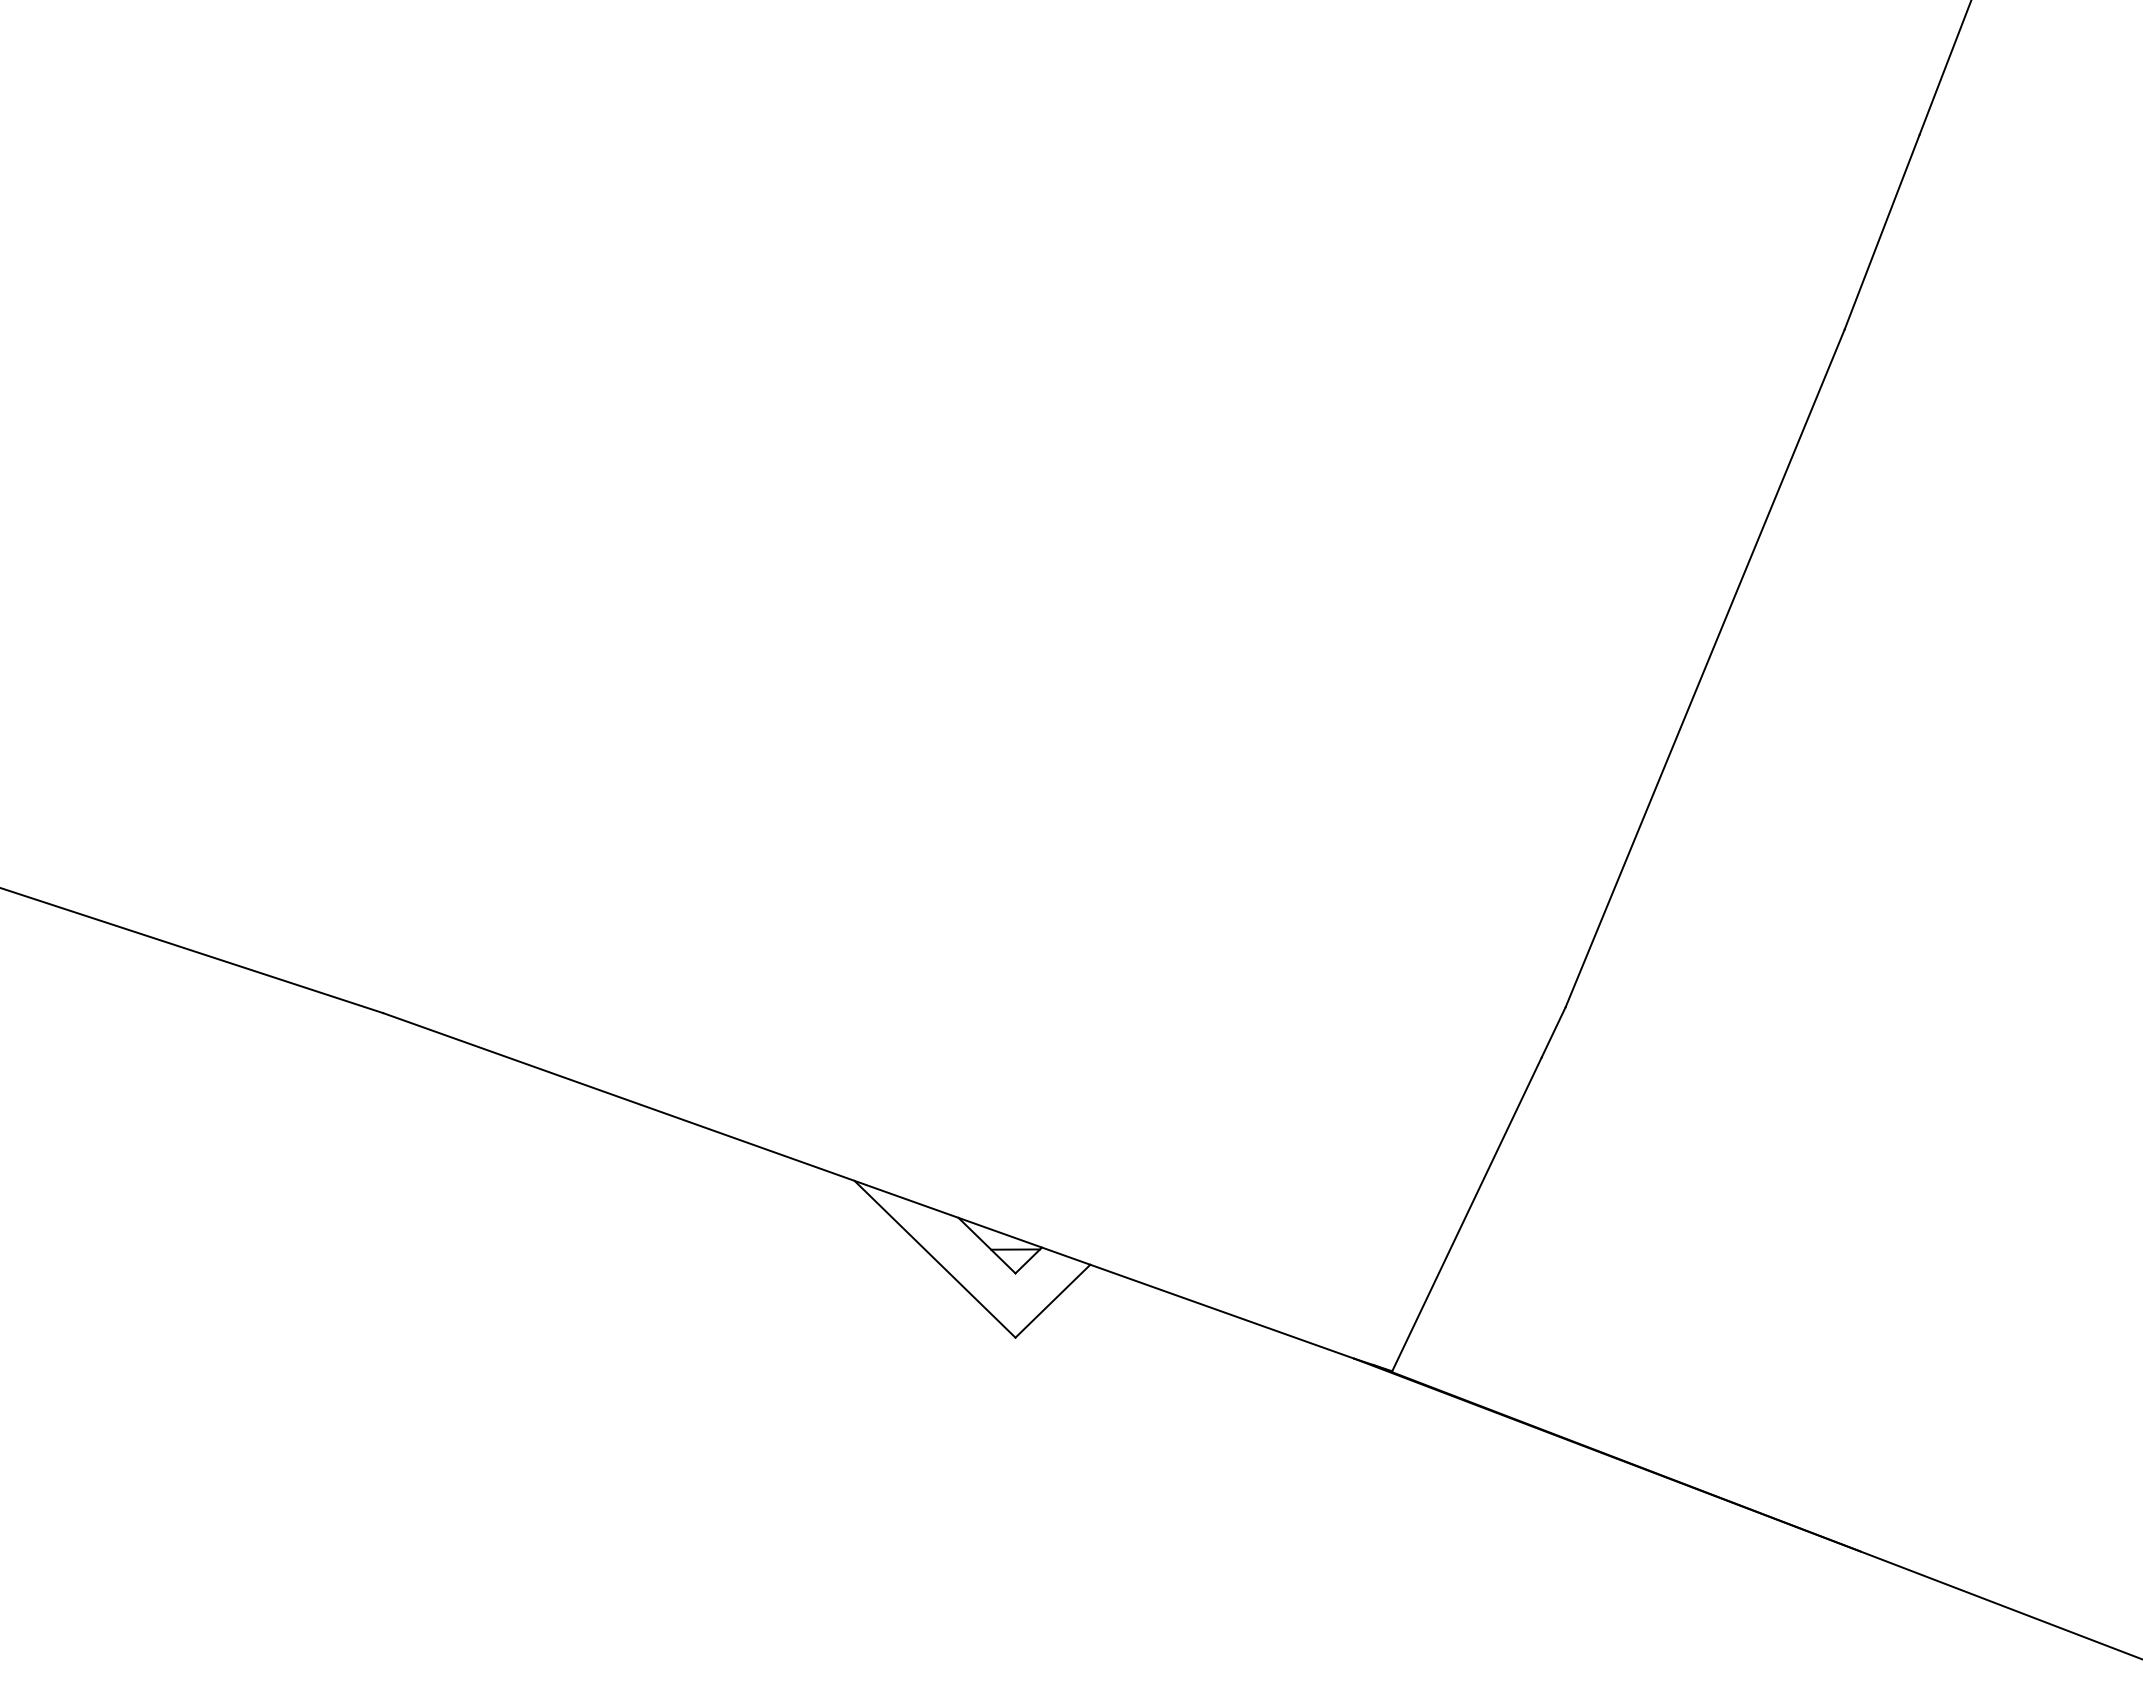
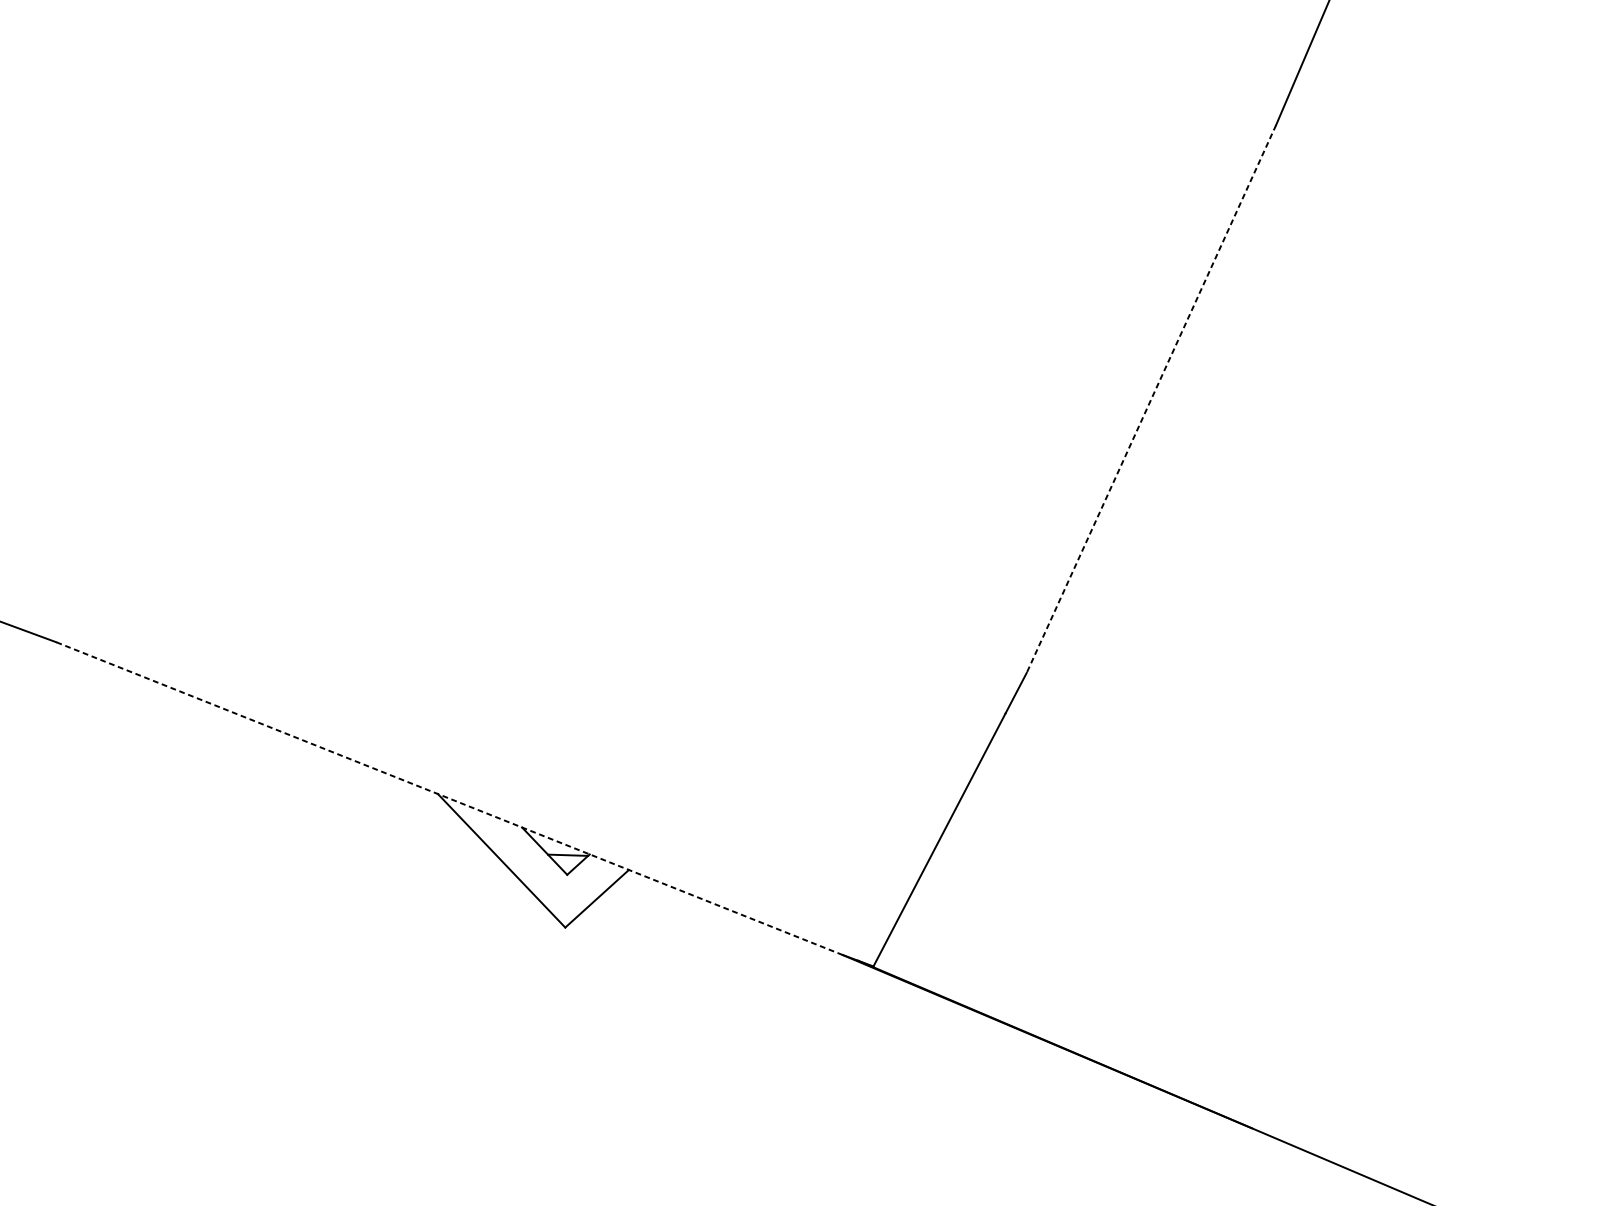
line: (1704, 668) -> (1150, 399), solid -> dashed
line: (868, 1185) -> (449, 798), solid -> dashed

